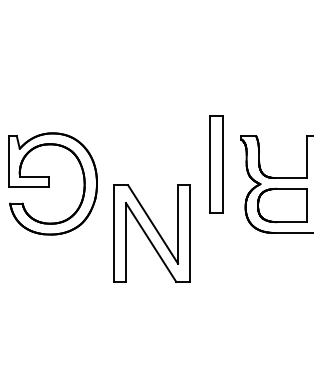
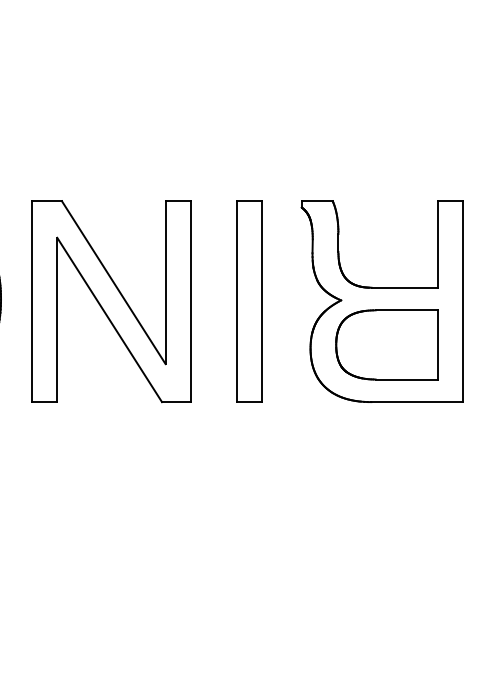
part: (216, 164) -> (249, 301), moved
part: (151, 233) -> (110, 301), moved

